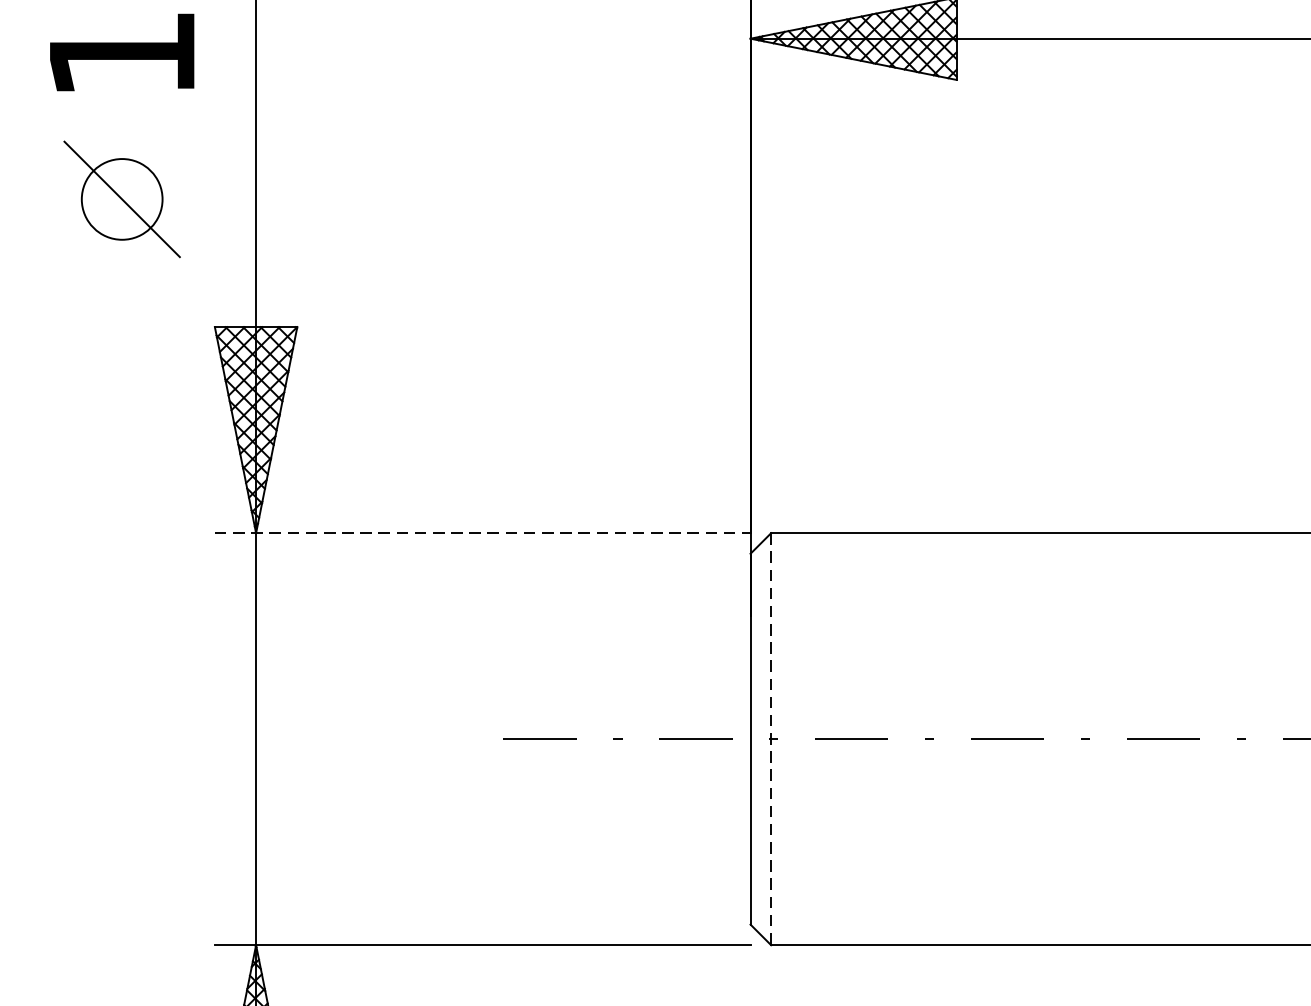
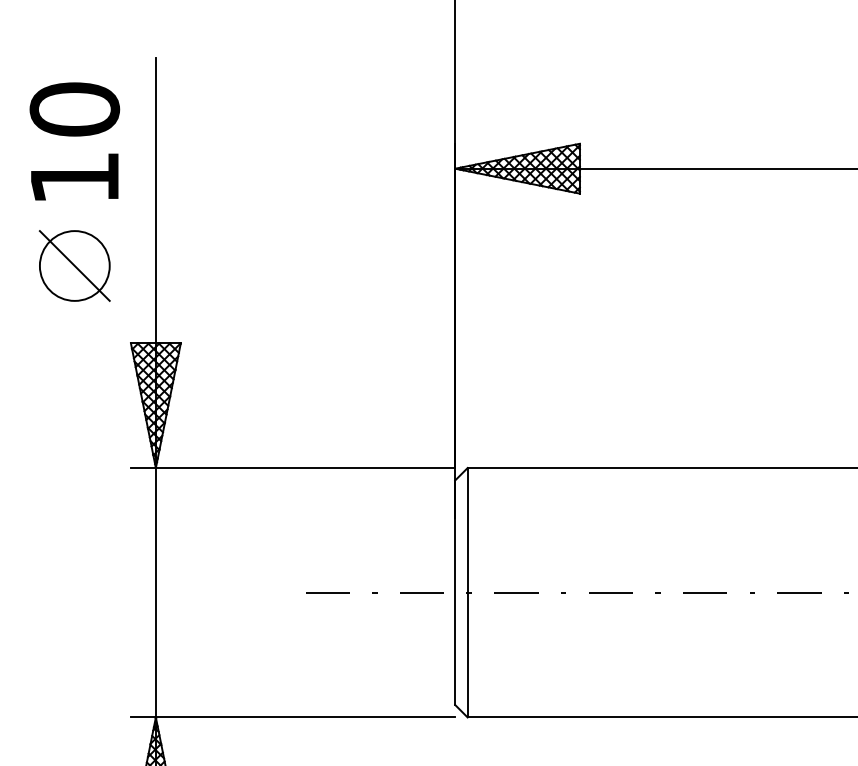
circle: (121, 198) -> (74, 265), size x1.43
line: (483, 533) -> (293, 468), dashed -> solid
line: (770, 738) -> (467, 592), dashed -> solid

